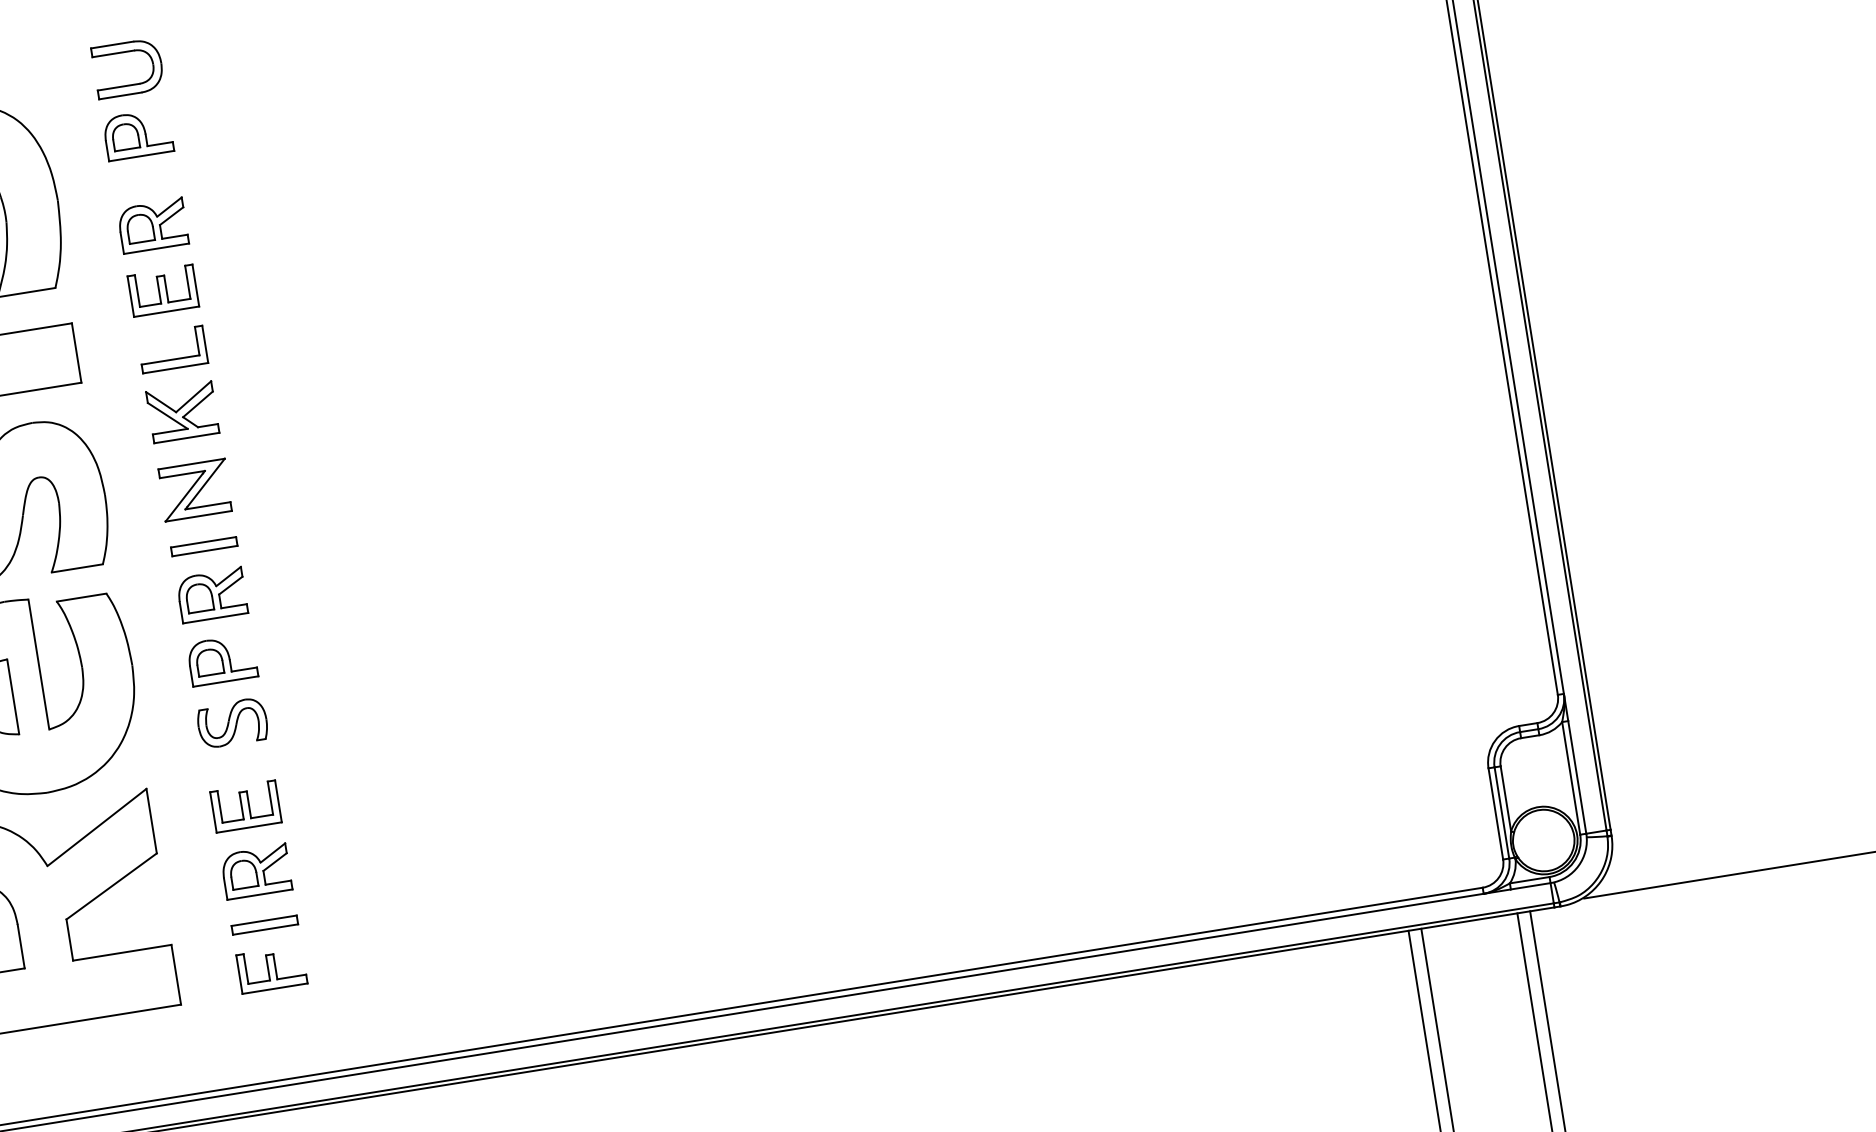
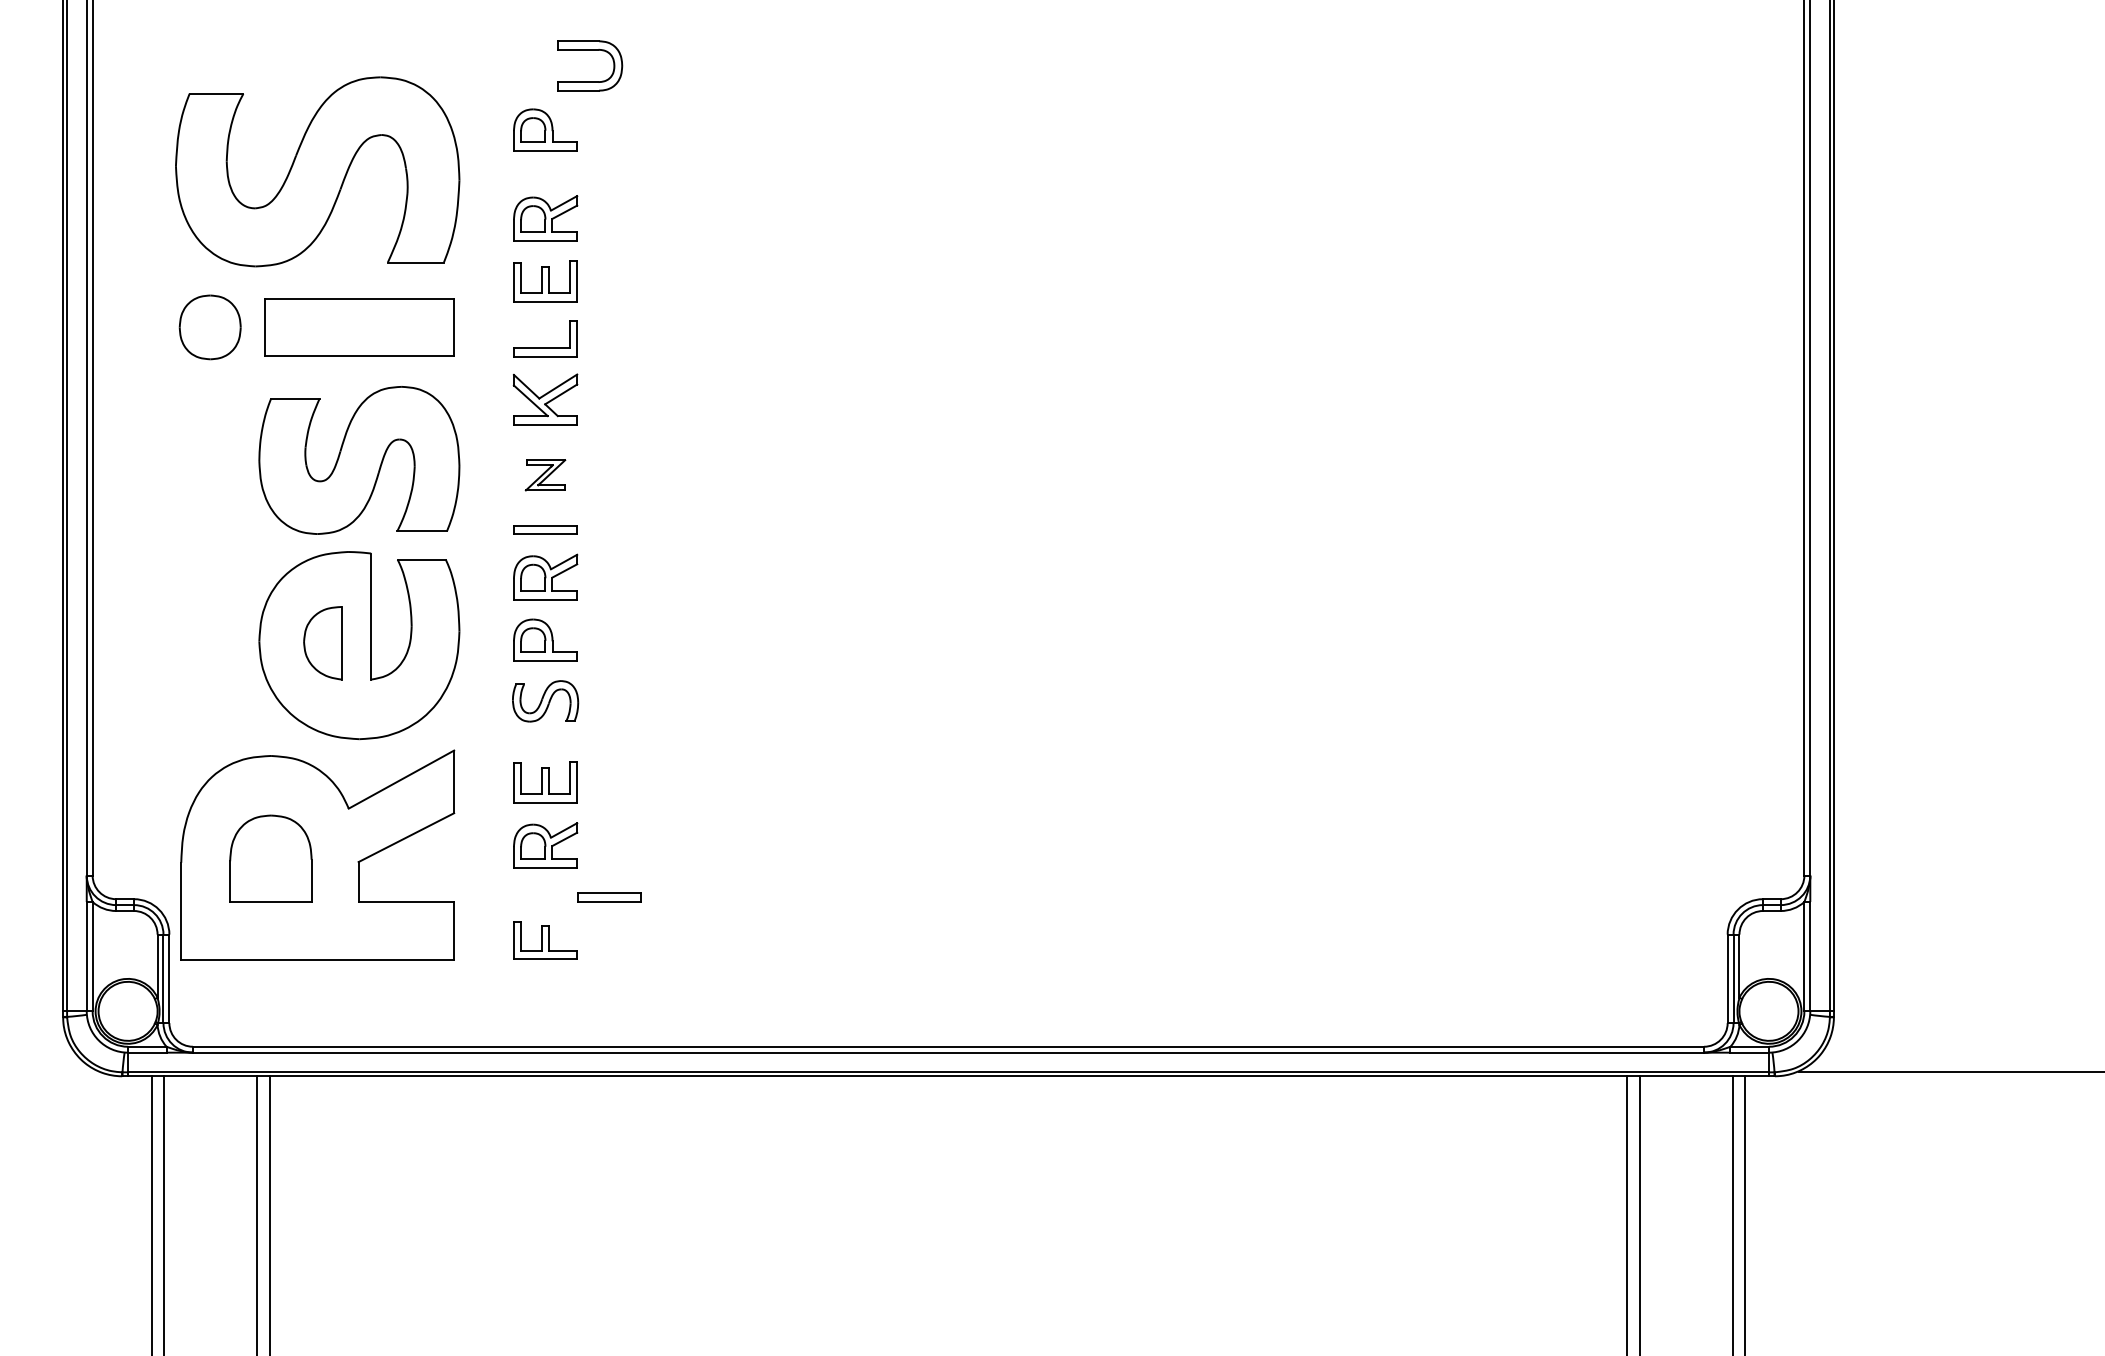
part: (126, 52) -> (590, 50), moved
part: (195, 490) -> (545, 475), size x0.6
part: (264, 925) -> (609, 897), moved

